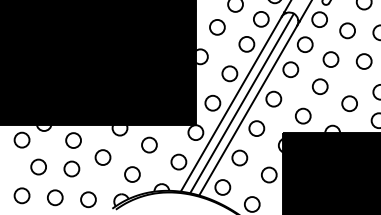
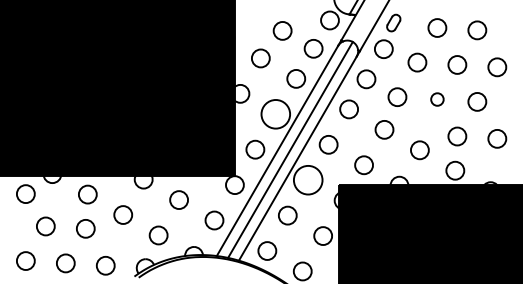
circle: (364, 61) -> (437, 99), size x0.7
circle: (229, 73) -> (275, 114), size x1.6
circle: (257, 128) -> (308, 180), size x1.6

